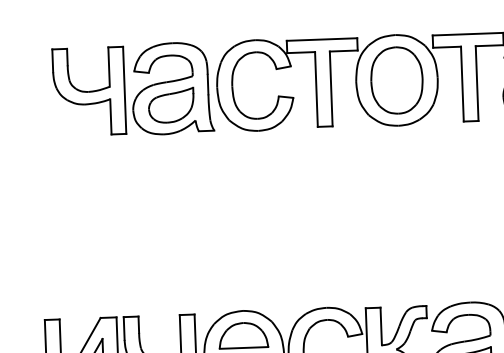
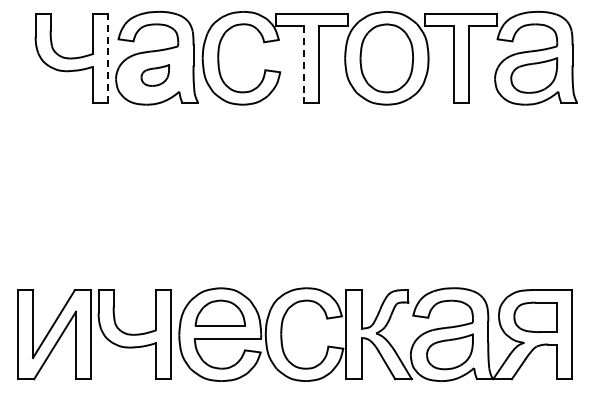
line: (125, 90) -> (108, 58), solid -> dashed
line: (316, 90) -> (304, 65), solid -> dashed
part: (171, 105) -> (155, 75), size x0.6

